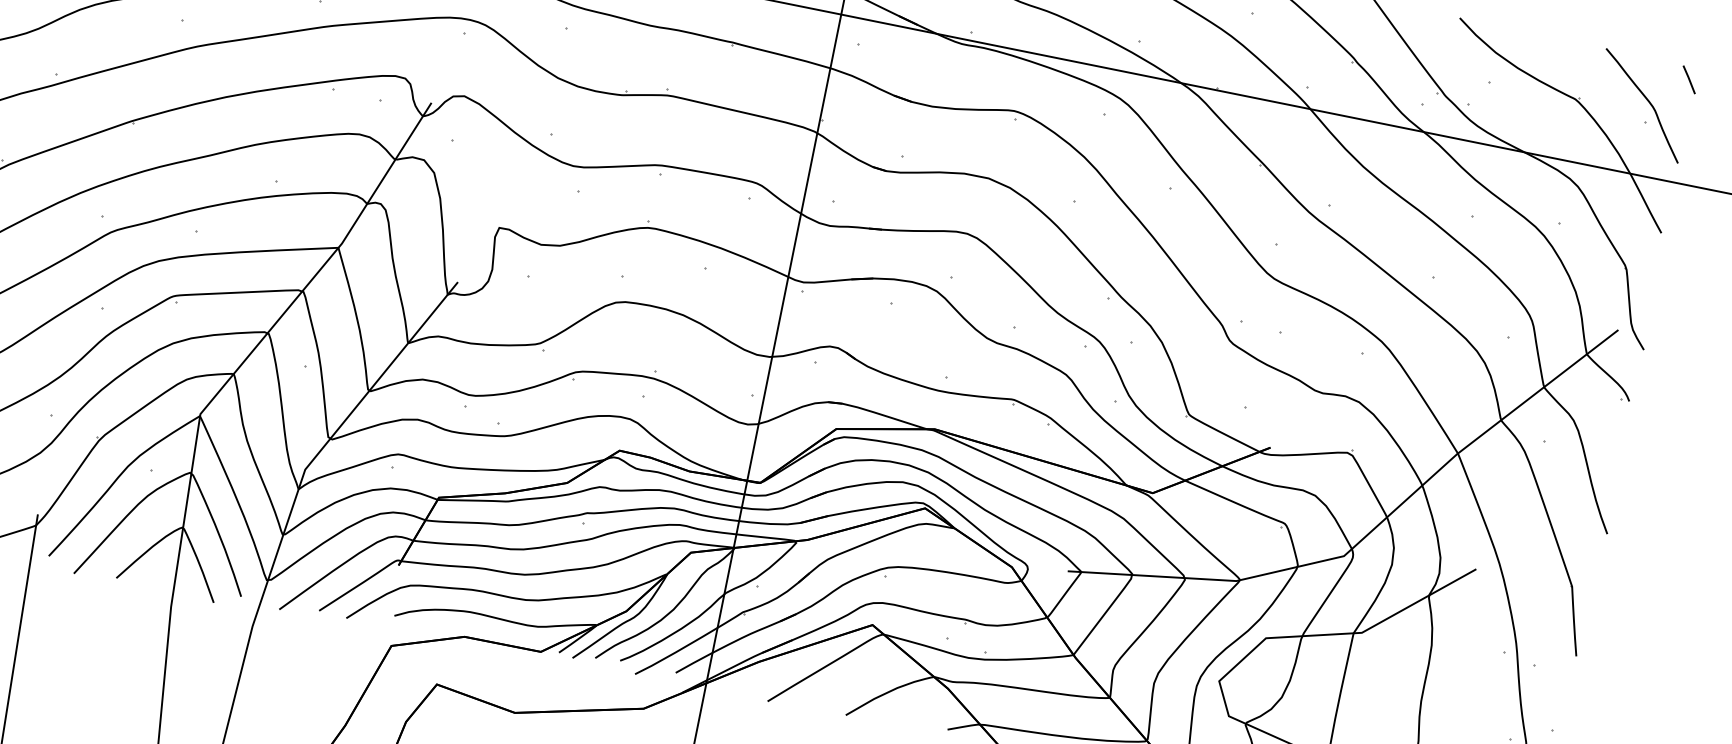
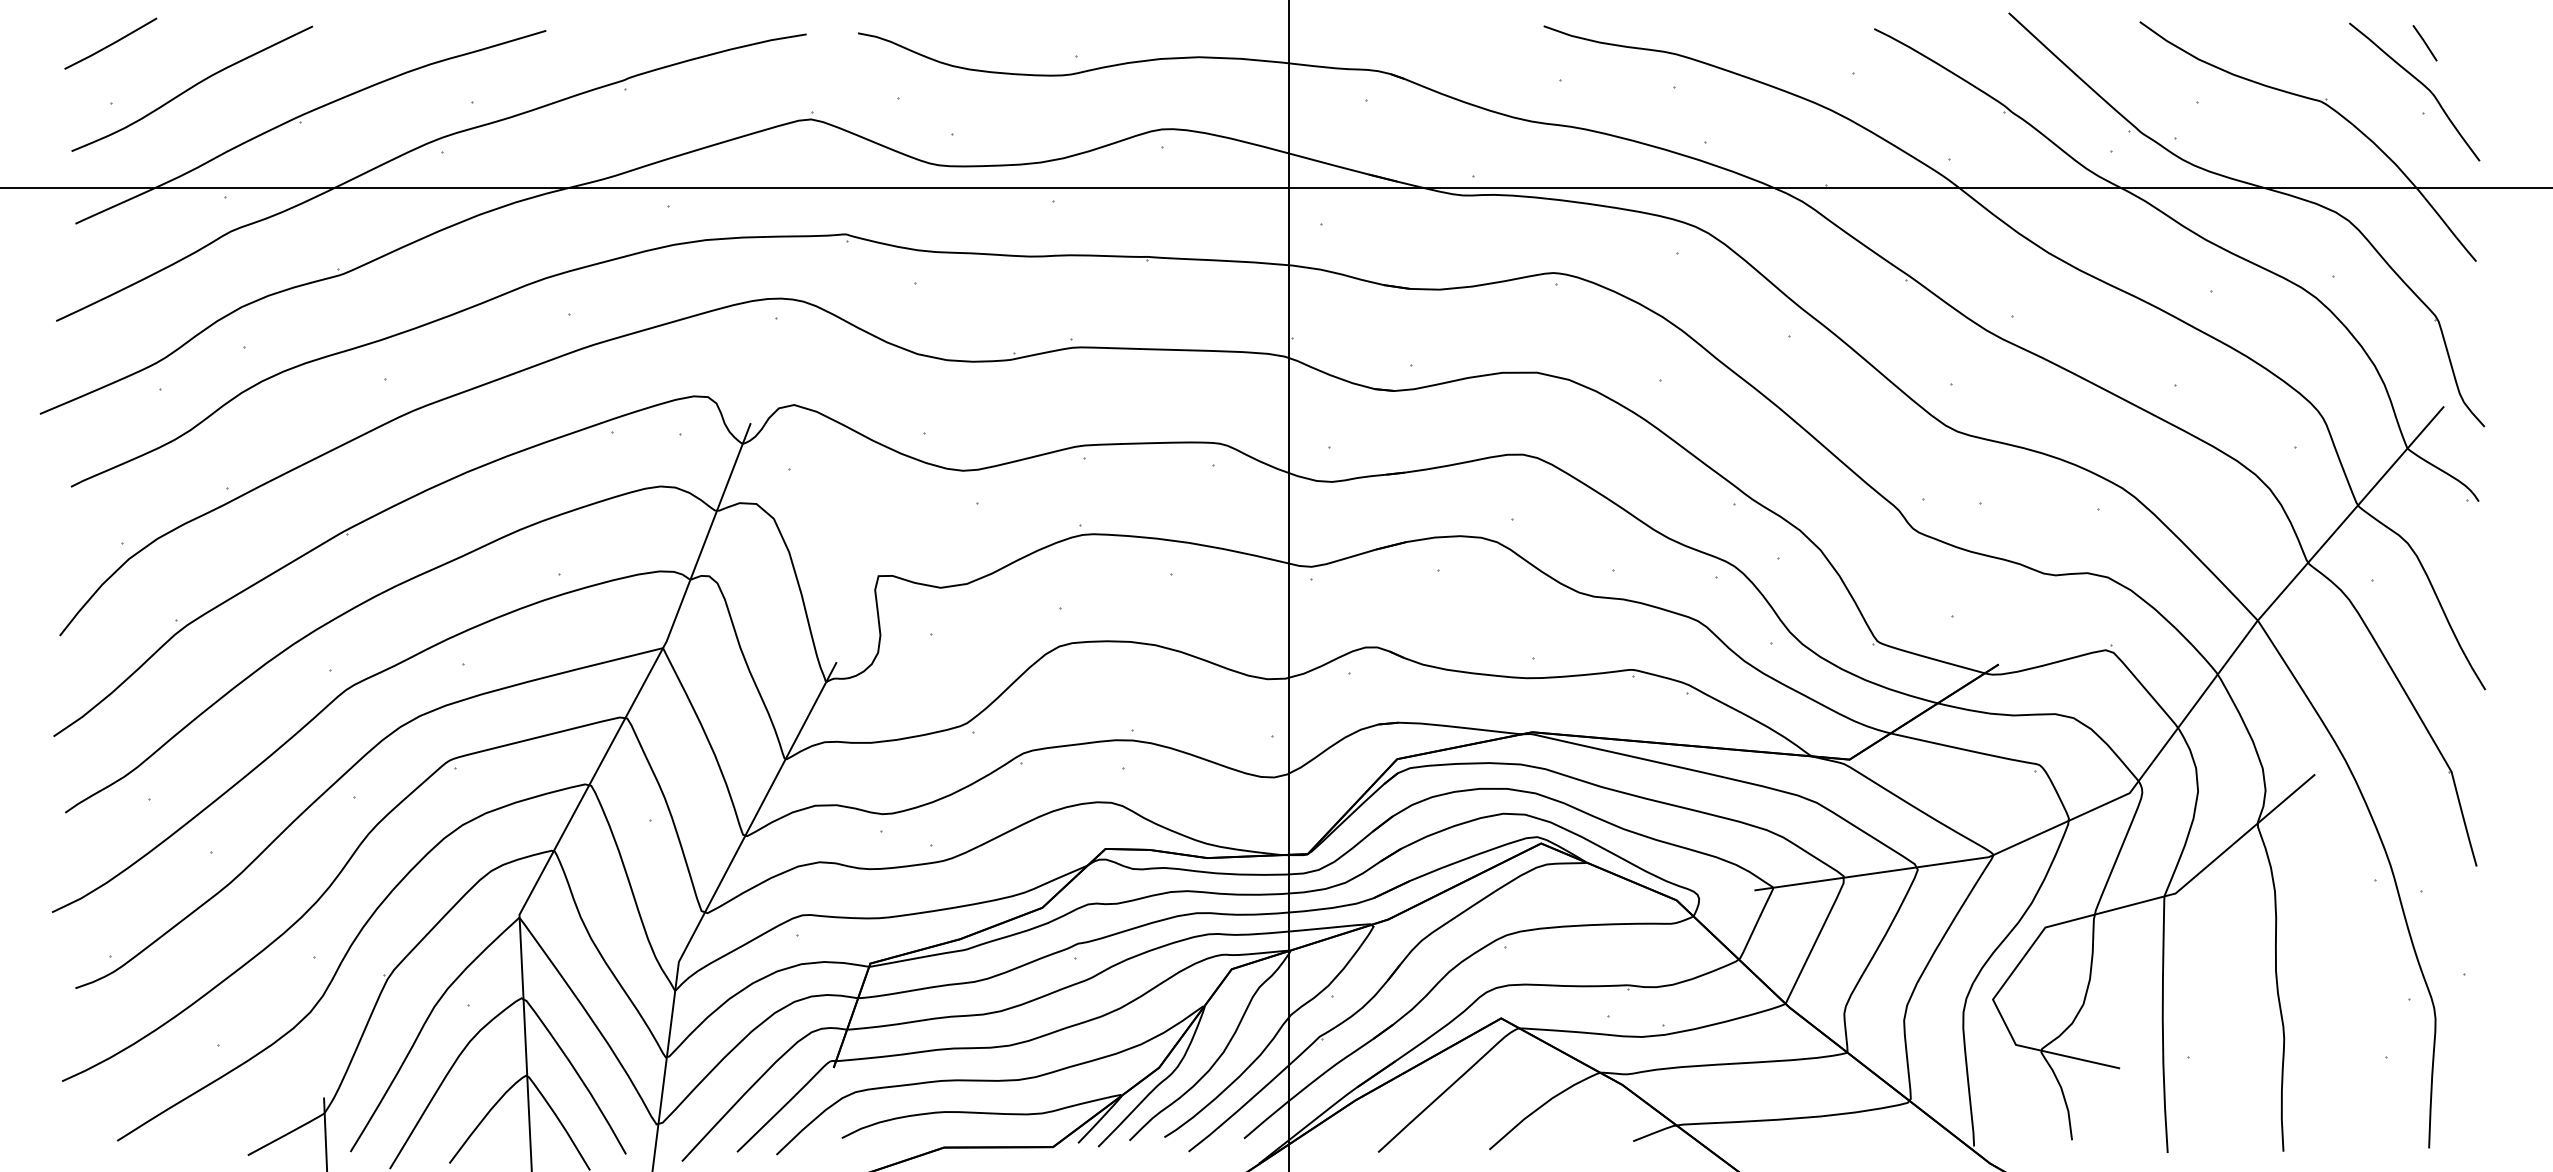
line: (1688, 79) -> (2424, 43), moved

